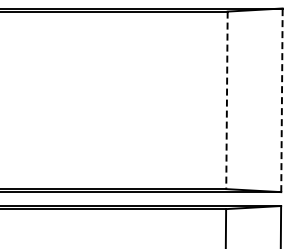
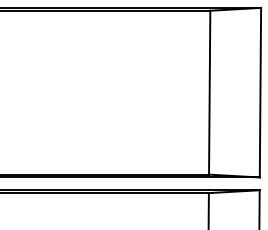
line: (226, 100) -> (209, 92), dashed -> solid
line: (281, 100) -> (260, 92), dashed -> solid

